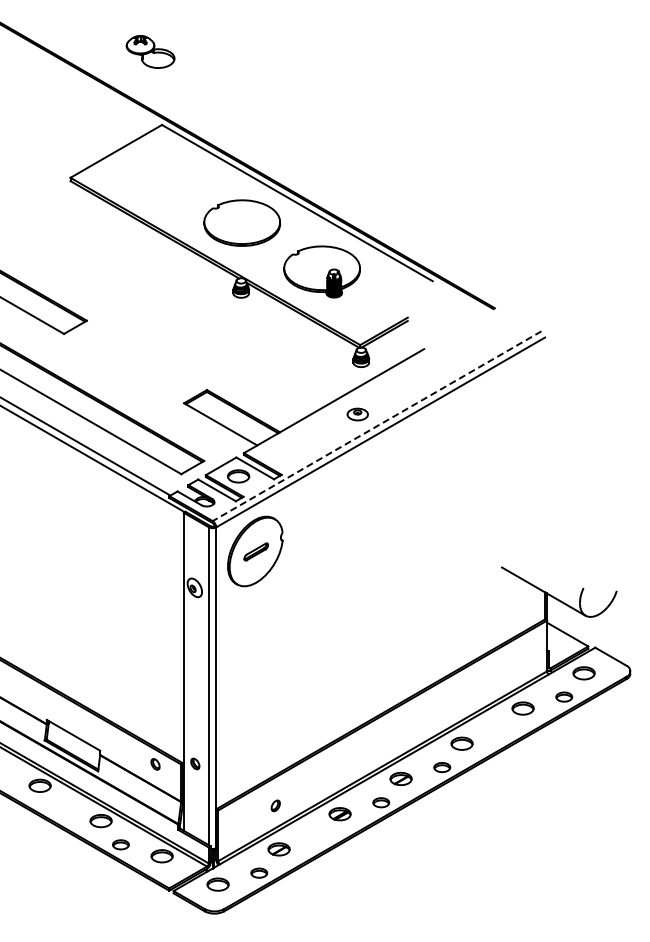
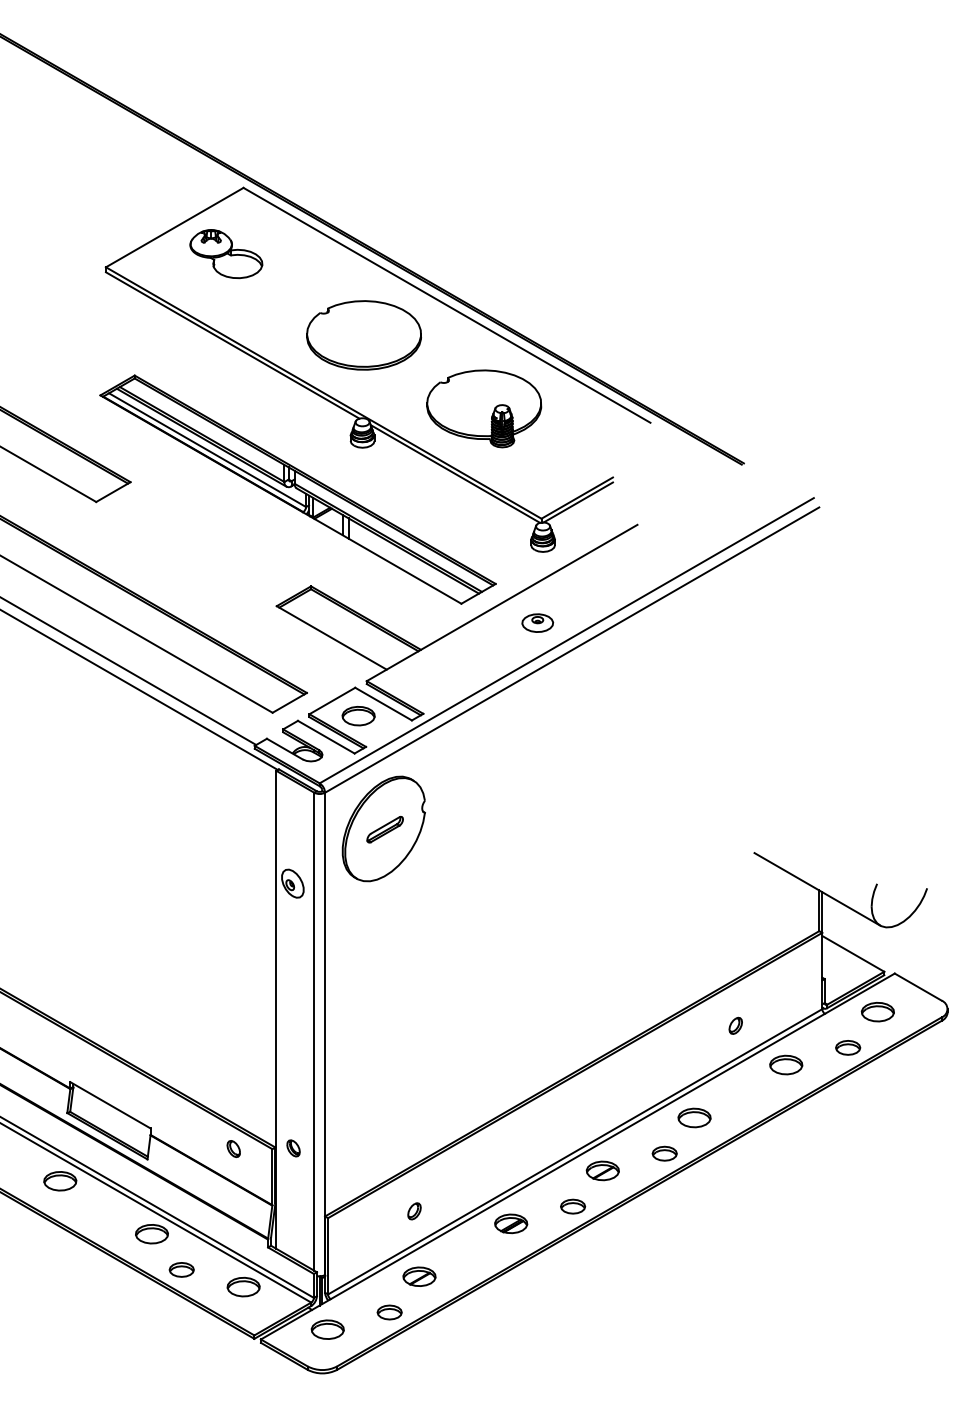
part: (150, 51) -> (226, 253), moved
part: (197, 325) -> (296, 489), added
line: (377, 426) -> (567, 641), dashed -> solid
part: (489, 682) -> (735, 1025), added

